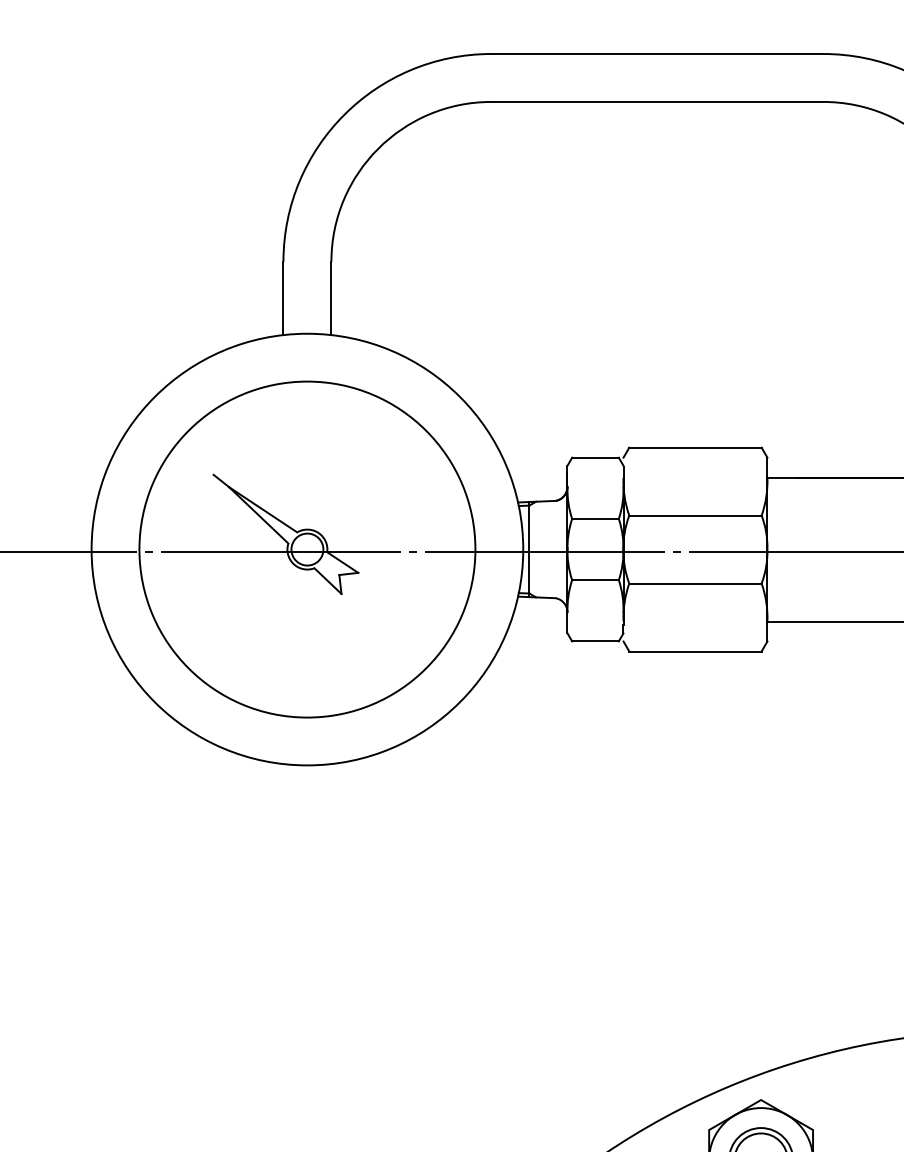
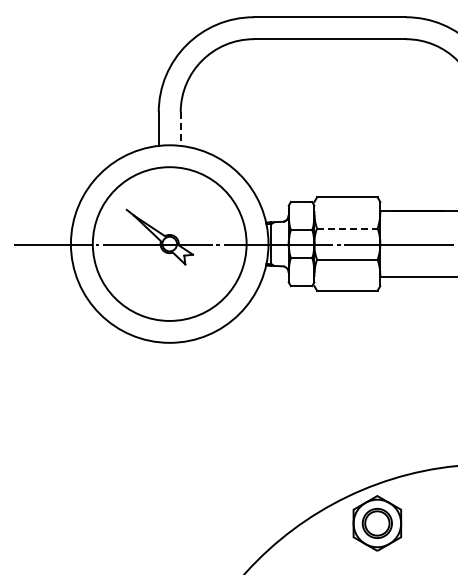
line: (330, 299) -> (180, 129), solid -> dashed
line: (695, 515) -> (347, 228), solid -> dashed

